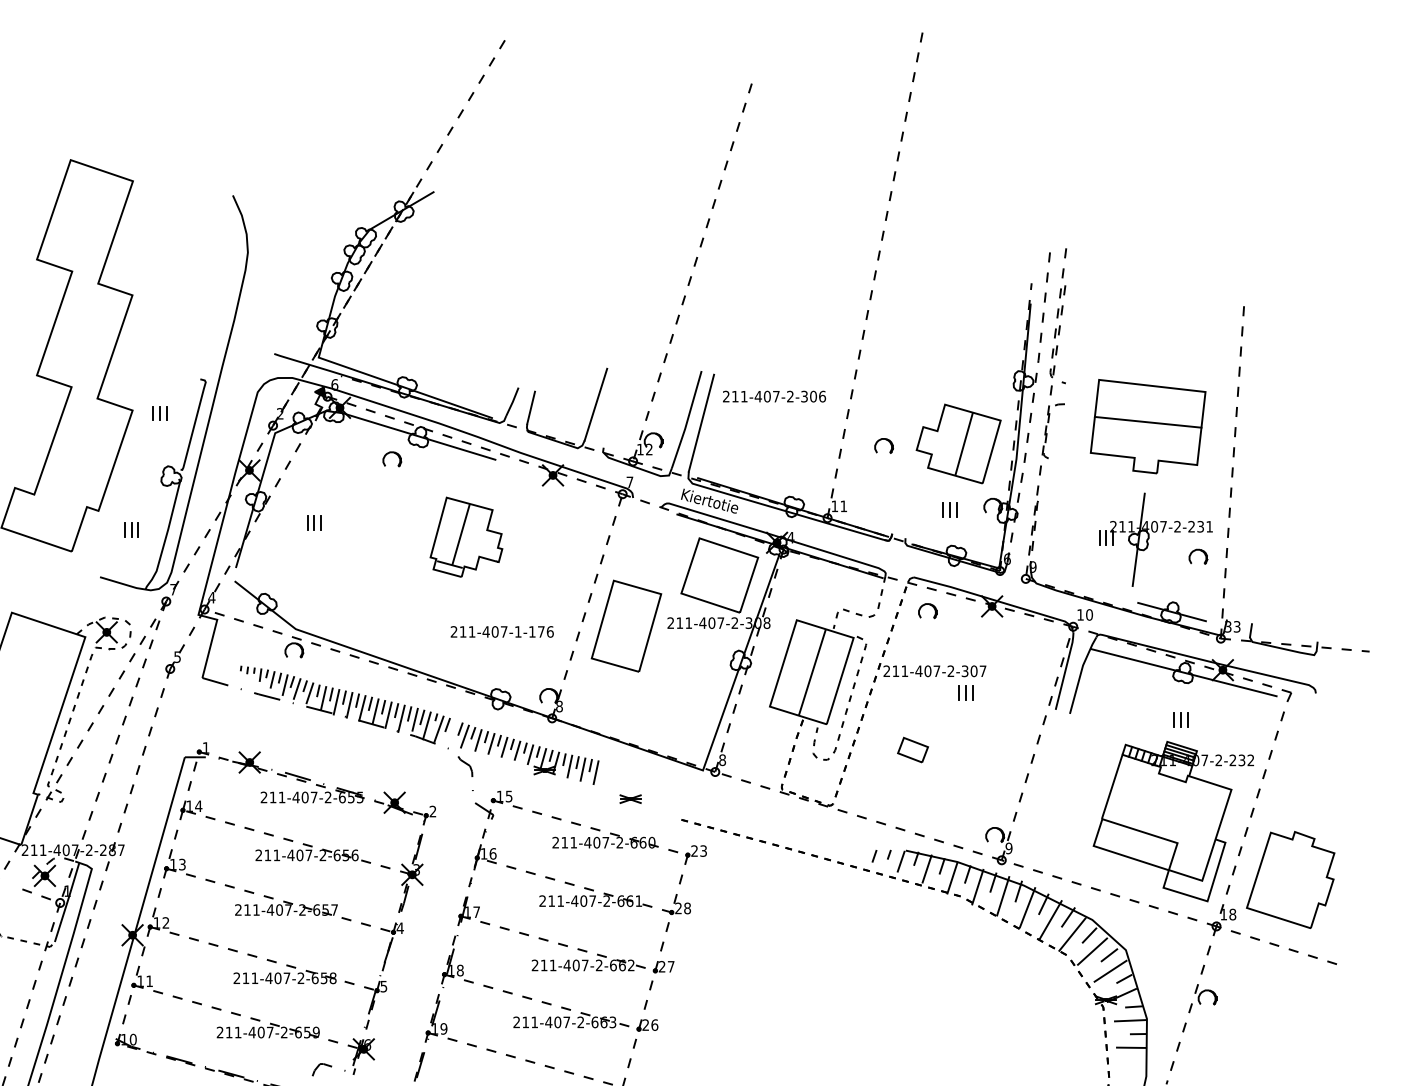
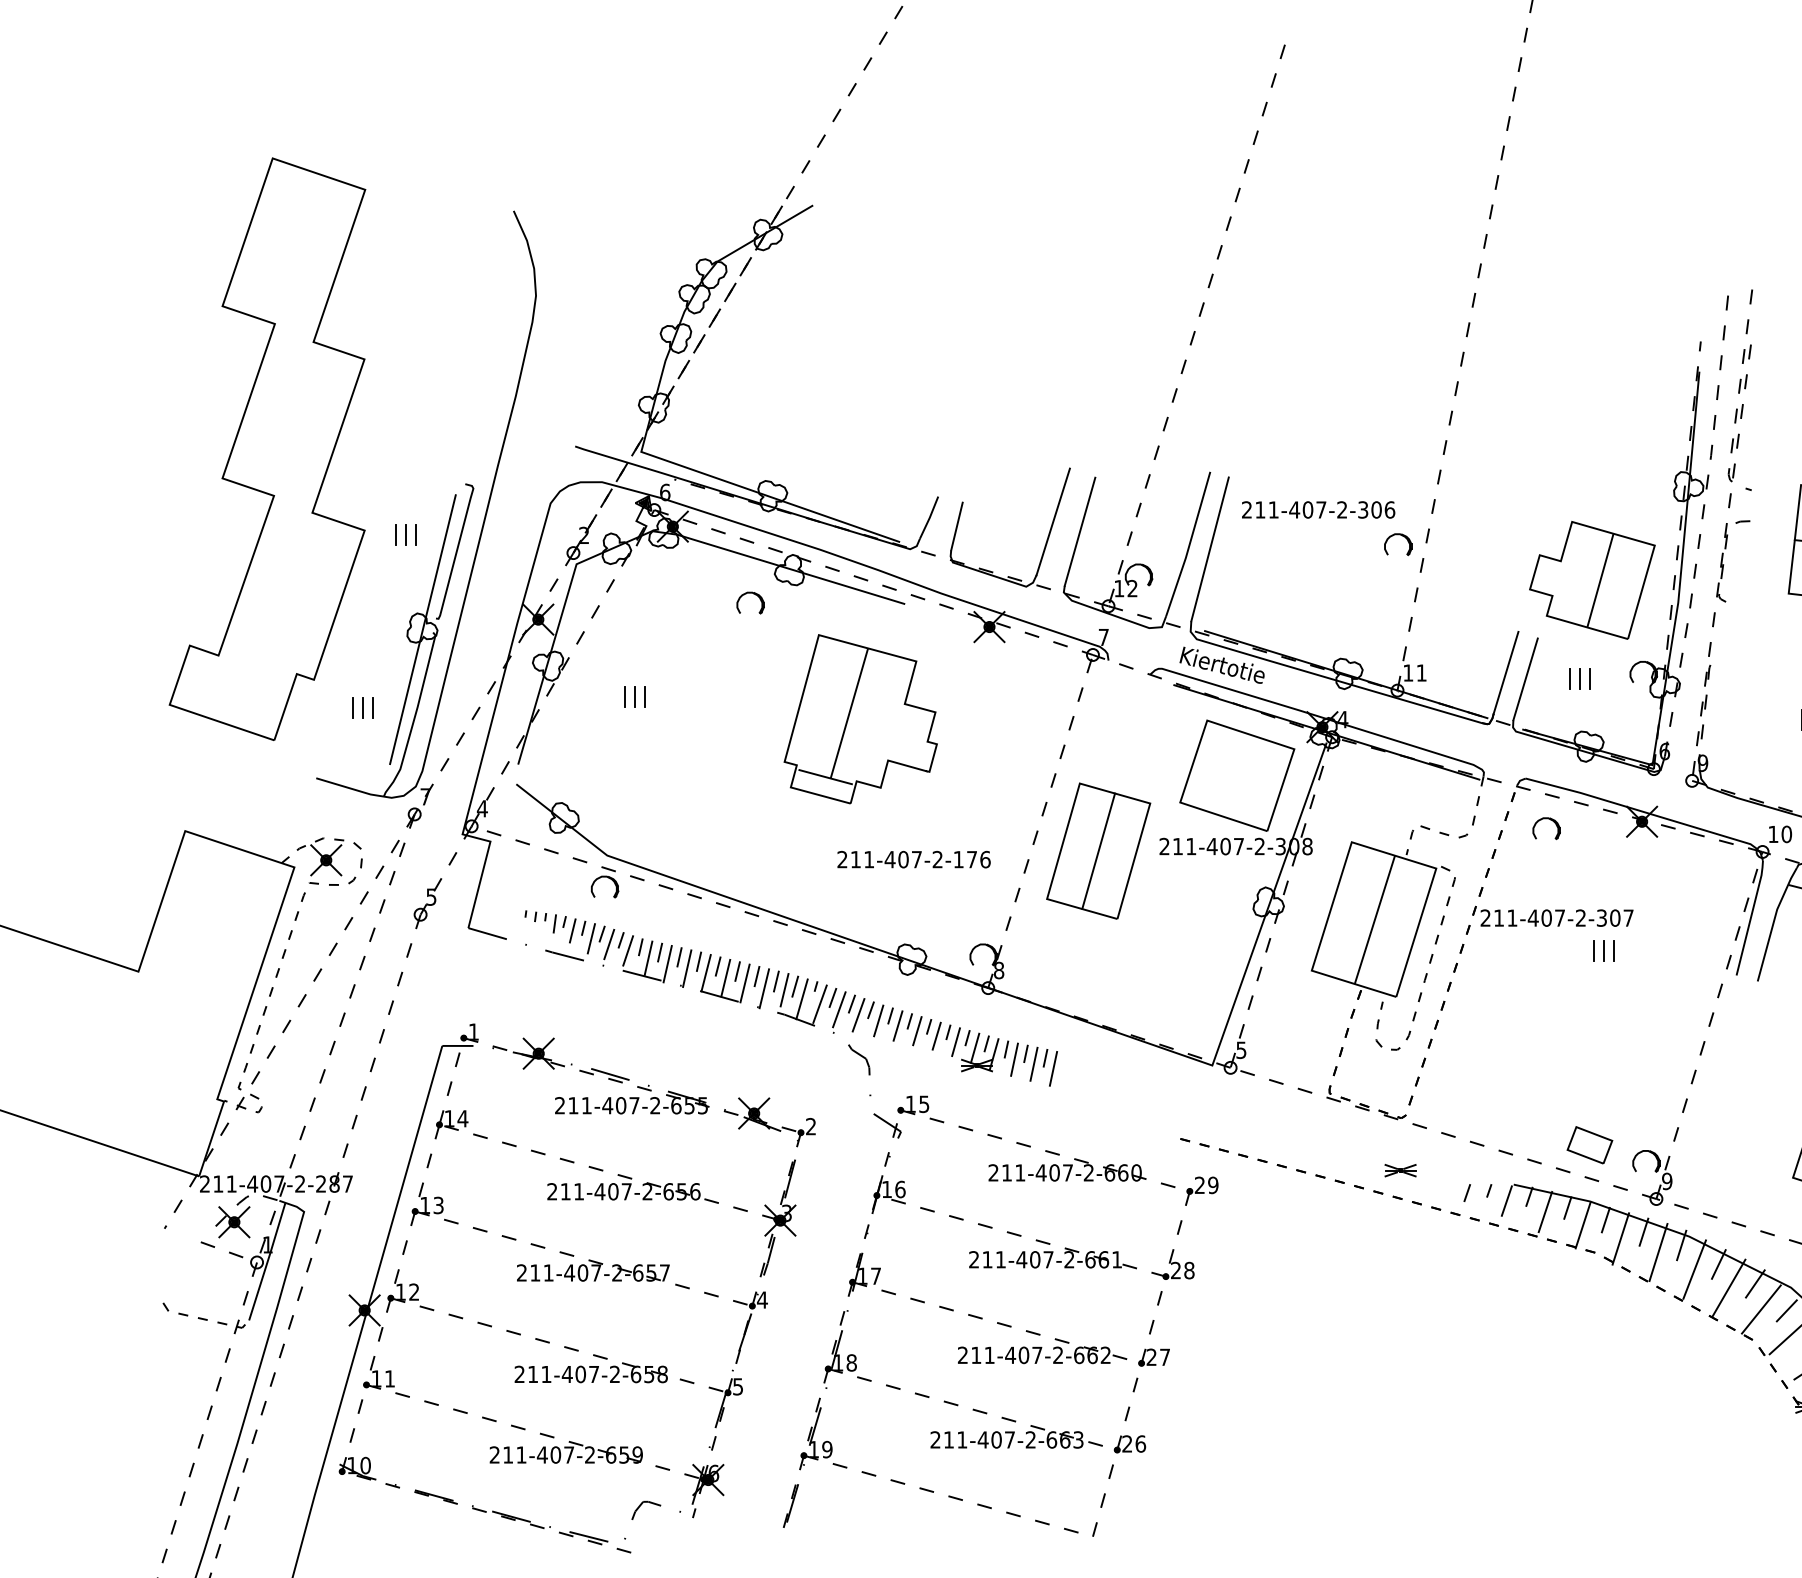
line: (613, 410) -> (1079, 530), added
part: (883, 445) -> (1397, 543), moved
line: (171, 476) -> (422, 628), added
line: (900, 505) -> (1505, 671), added
line: (913, 510) -> (1525, 679), added
part: (466, 536) -> (860, 717), size x1.43
line: (626, 626) -> (1098, 851), added
text: (517, 631) -> (936, 859), 211-407-1-176 -> 211-407-2-176
line: (451, 732) -> (838, 1009), added
part: (912, 749) -> (1589, 1144), moved
text: (722, 760) -> (1241, 1050), 8 -> 5
part: (630, 798) -> (1400, 1169), moved
text: (703, 850) -> (1213, 1184), 23 -> 29

